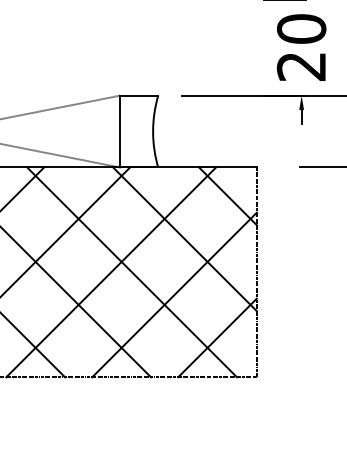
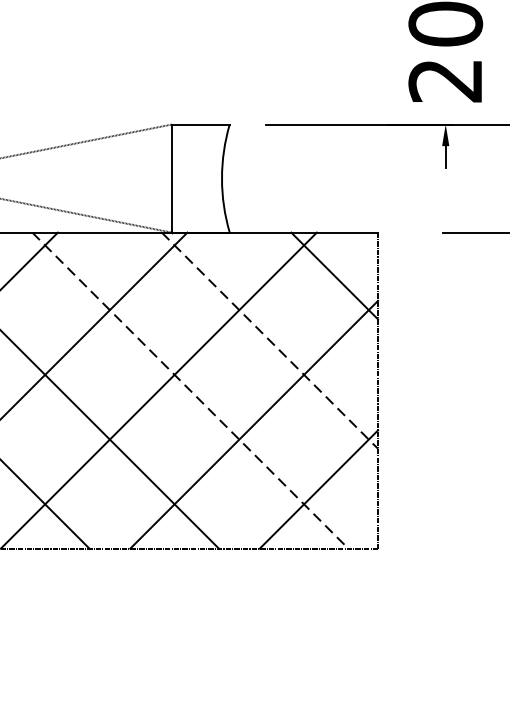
line: (184, 239) -> (269, 341), solid -> dashed
line: (132, 272) -> (190, 390), solid -> dashed

